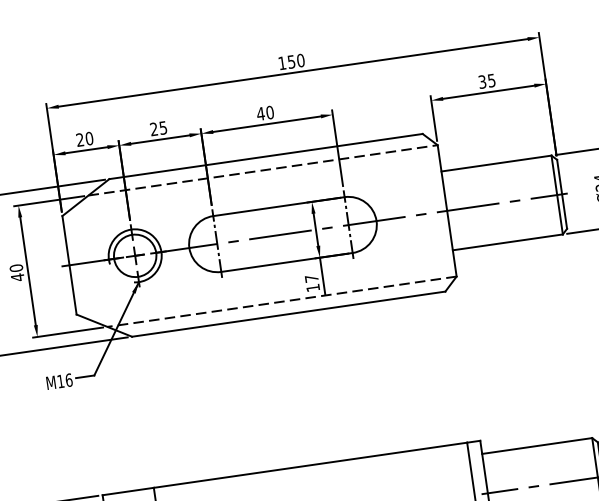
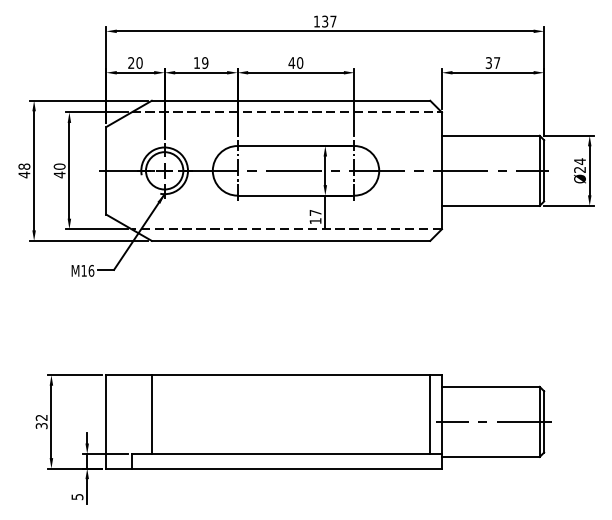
text: (296, 61) -> (329, 21), 150 -> 137
text: (492, 80) -> (497, 62), 35 -> 37
text: (157, 128) -> (200, 62), 25 -> 19

